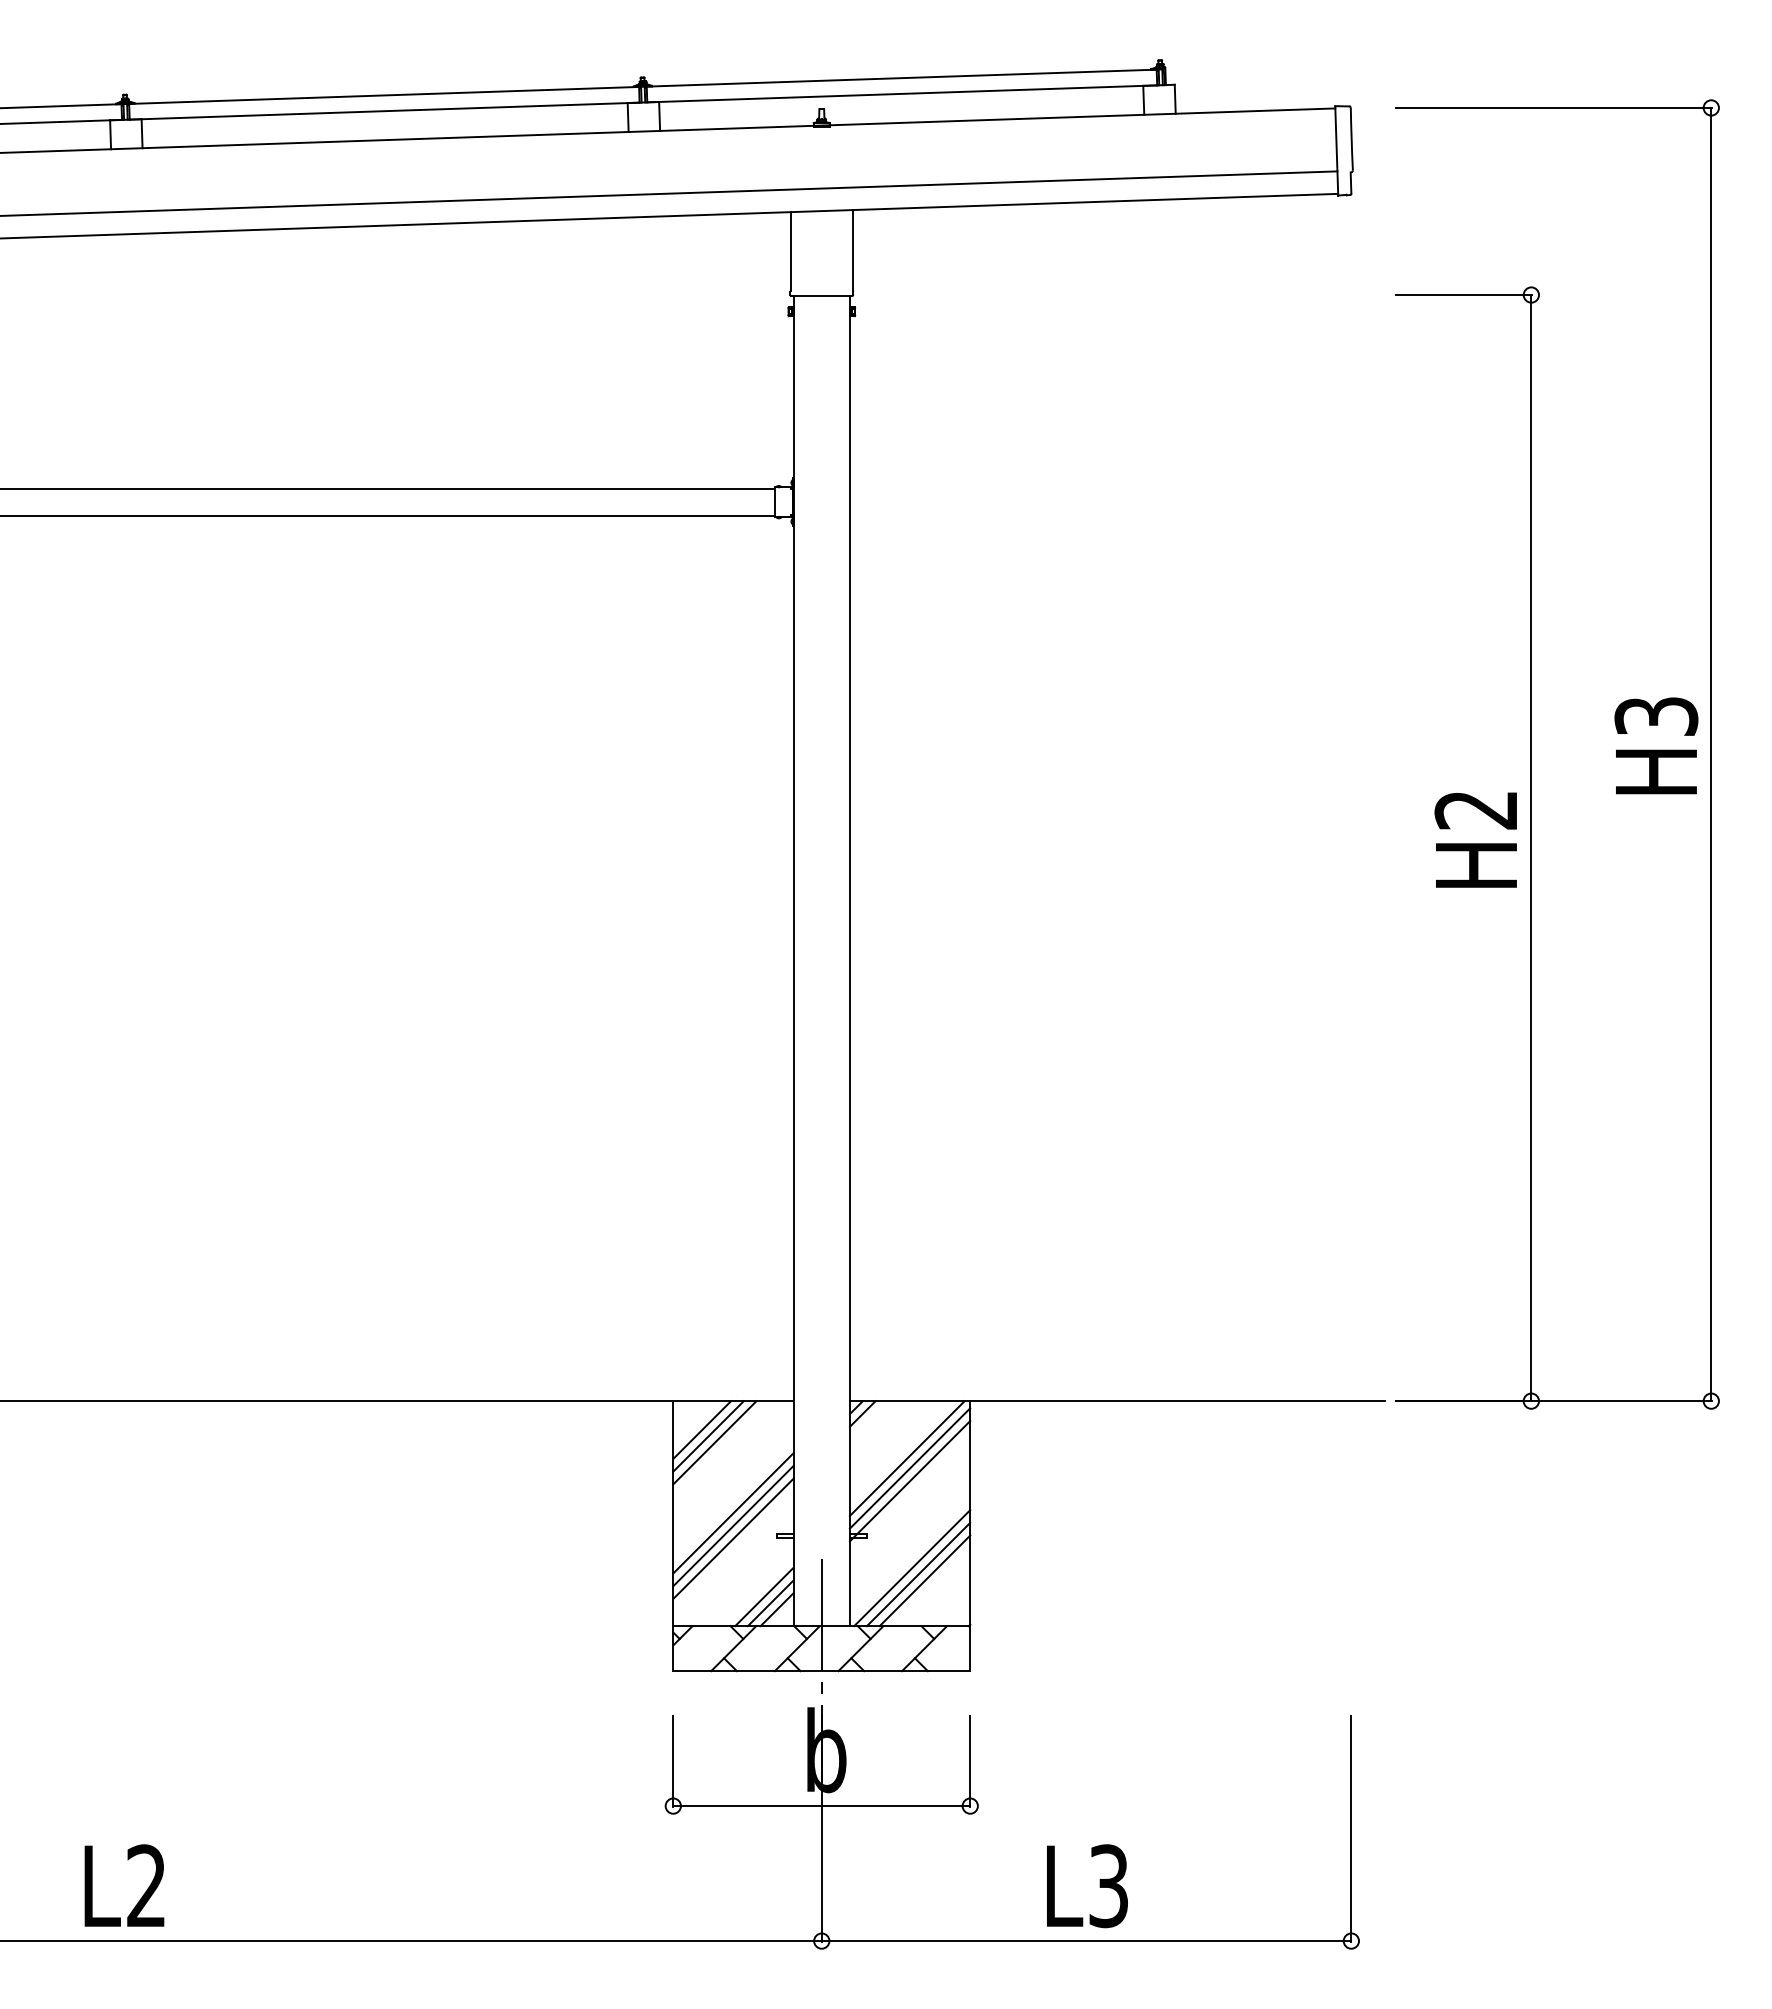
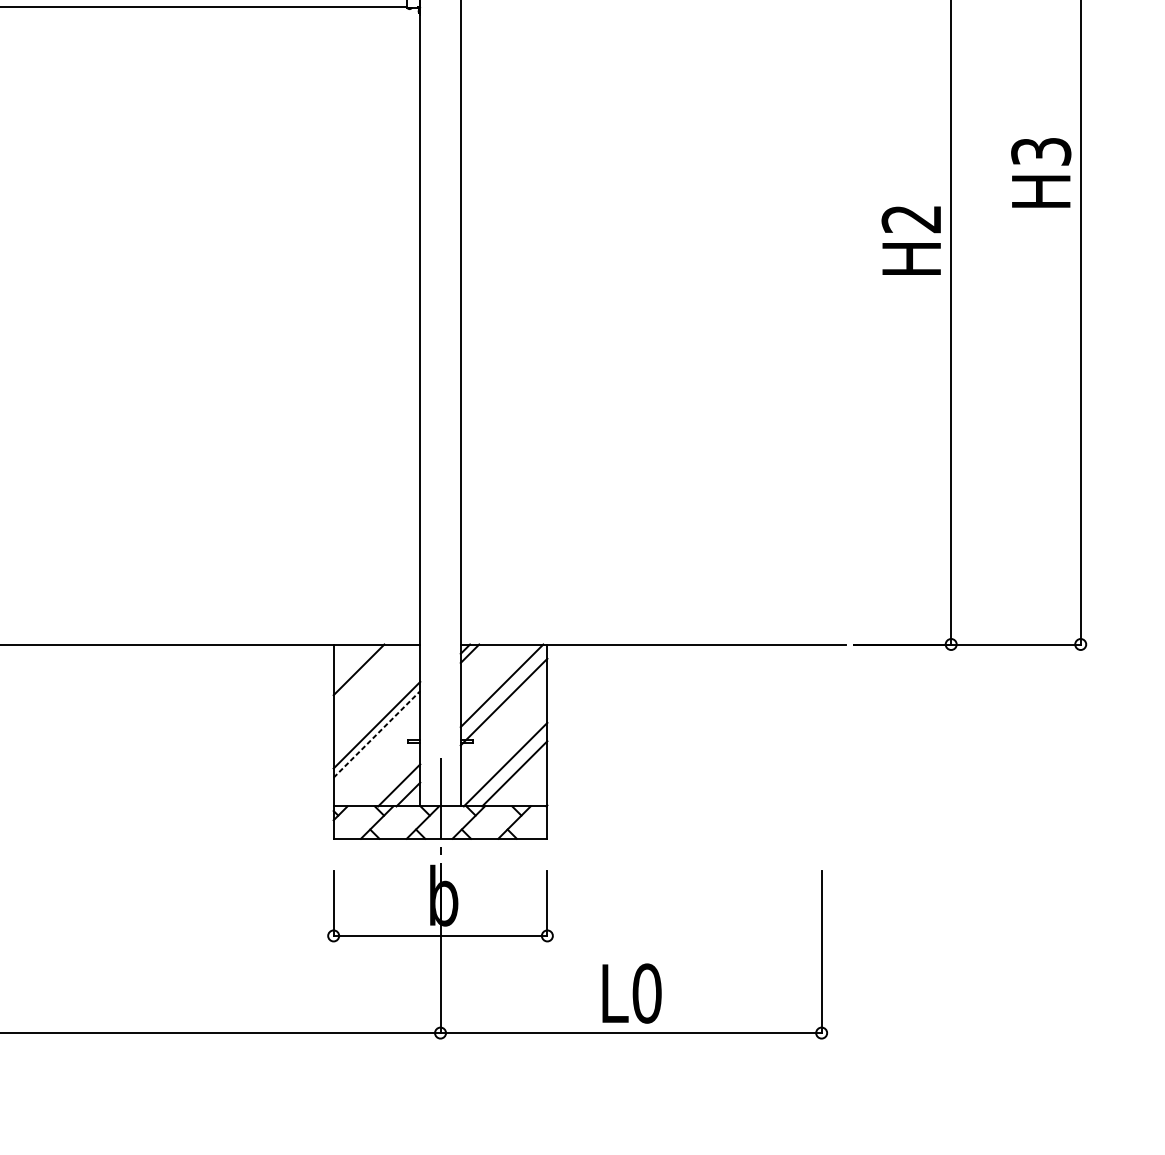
line: (702, 1429) -> (354, 664), removed
line: (714, 1442) -> (363, 674), removed
line: (909, 1468) -> (503, 692), removed
line: (733, 1525) -> (376, 733), solid -> dashed
line: (733, 1538) -> (376, 743), removed
line: (918, 1574) -> (510, 769), removed
line: (770, 1603) -> (403, 790), removed
text: (1108, 1886) -> (646, 993), L3 -> L0

